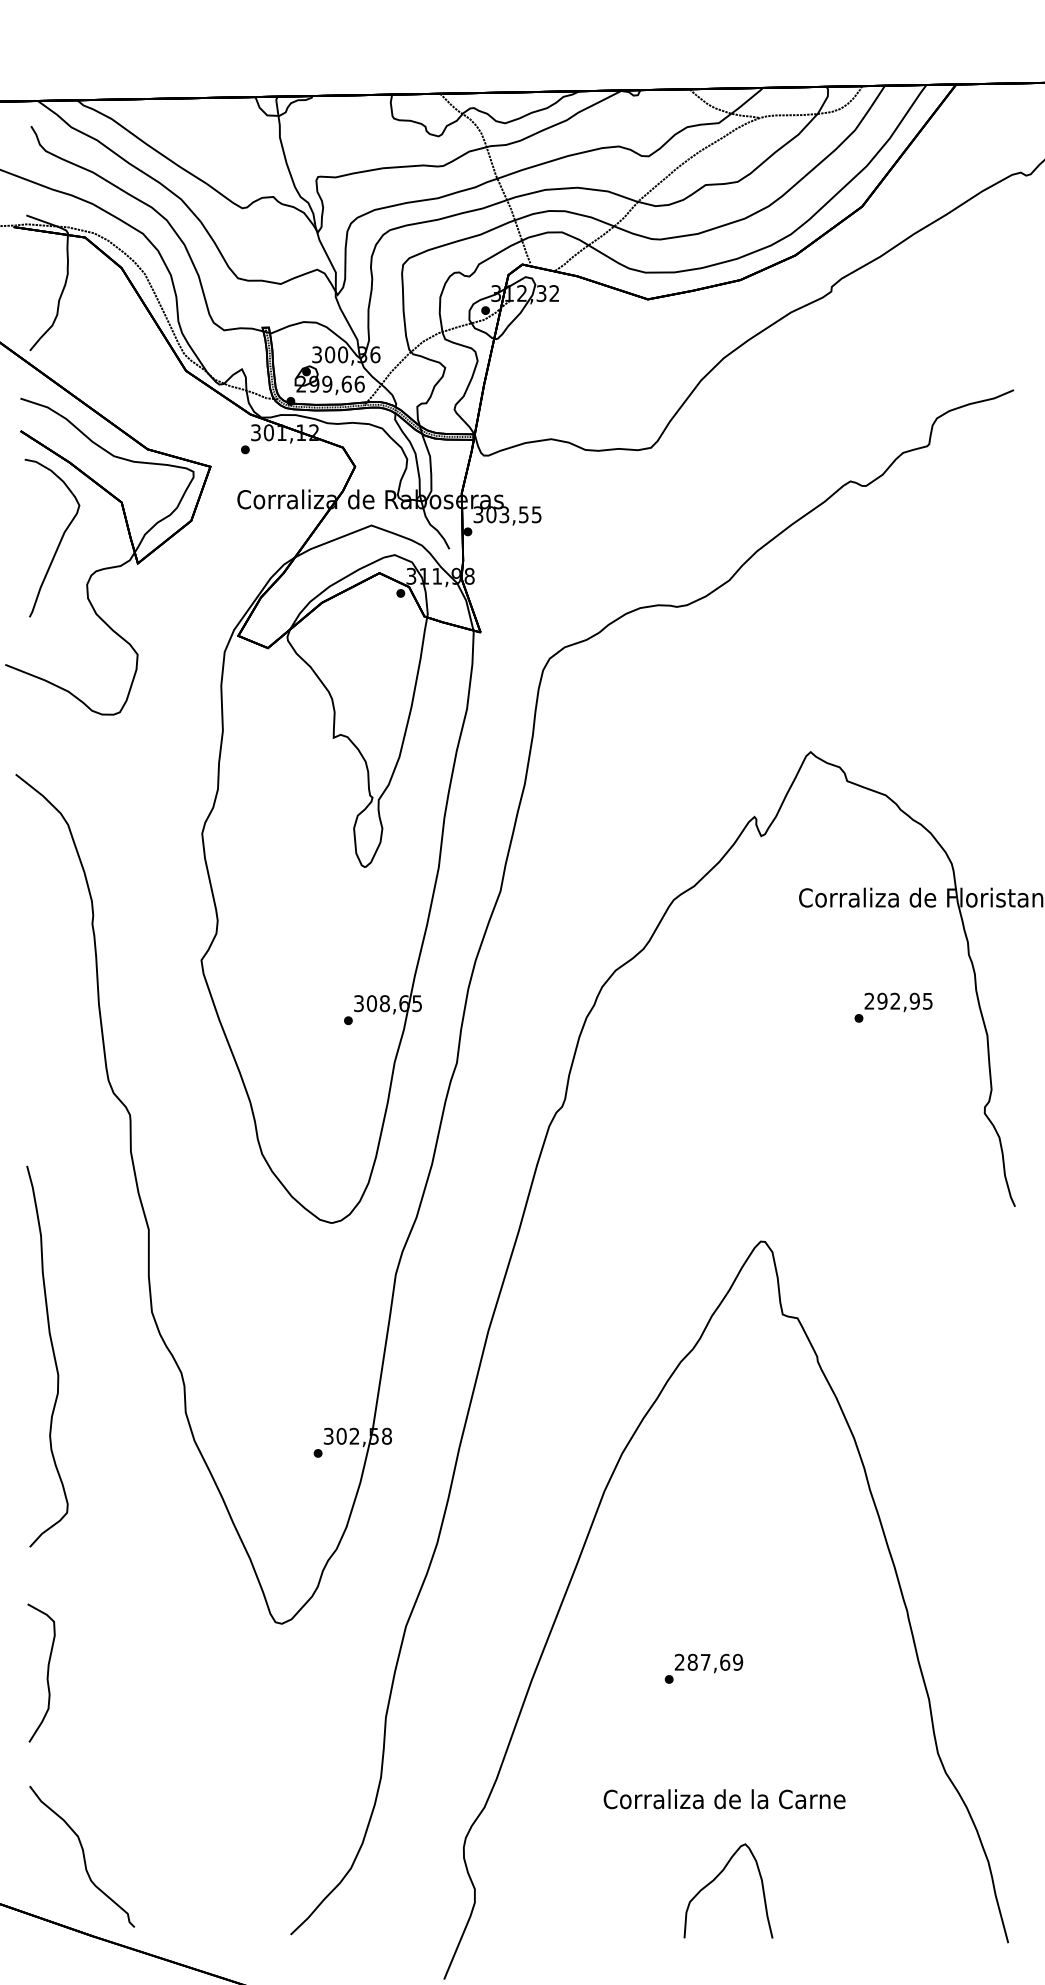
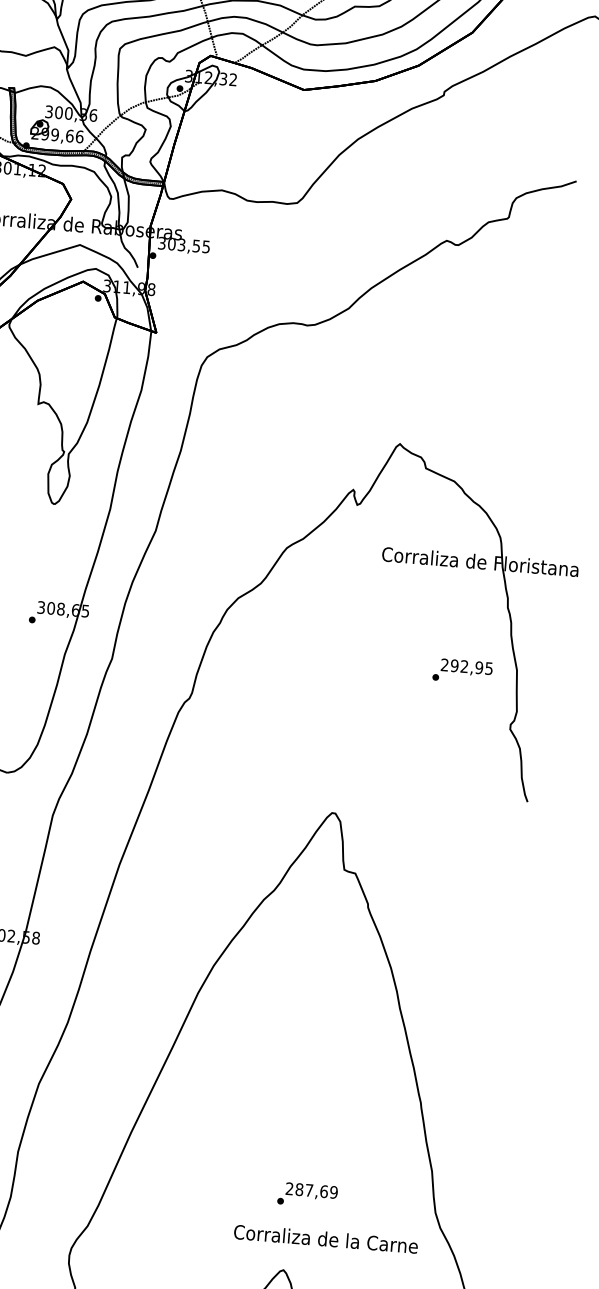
text: (893, 1007) -> (462, 671), moved
text: (703, 1668) -> (307, 1194), moved
text: (724, 1799) -> (325, 1239), moved

